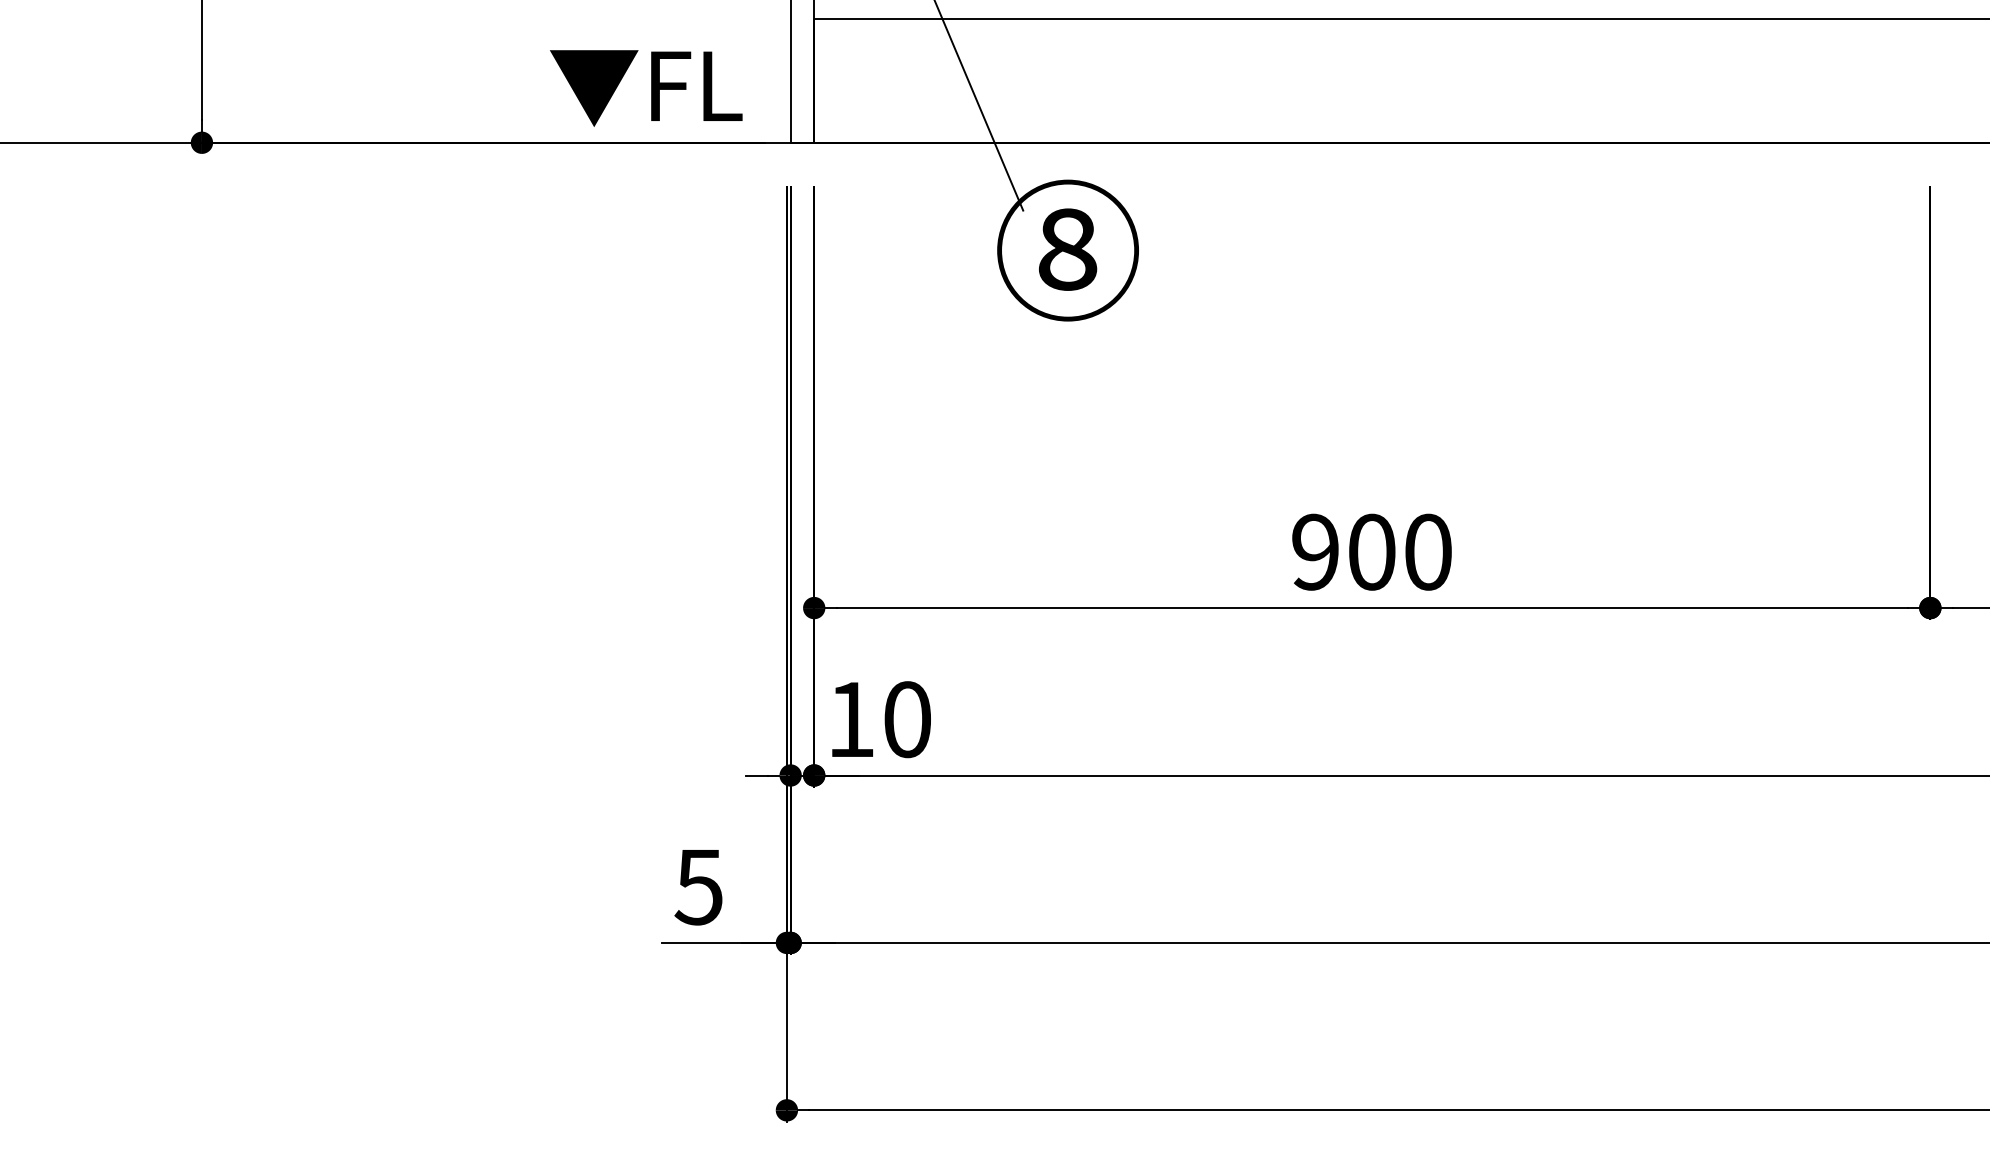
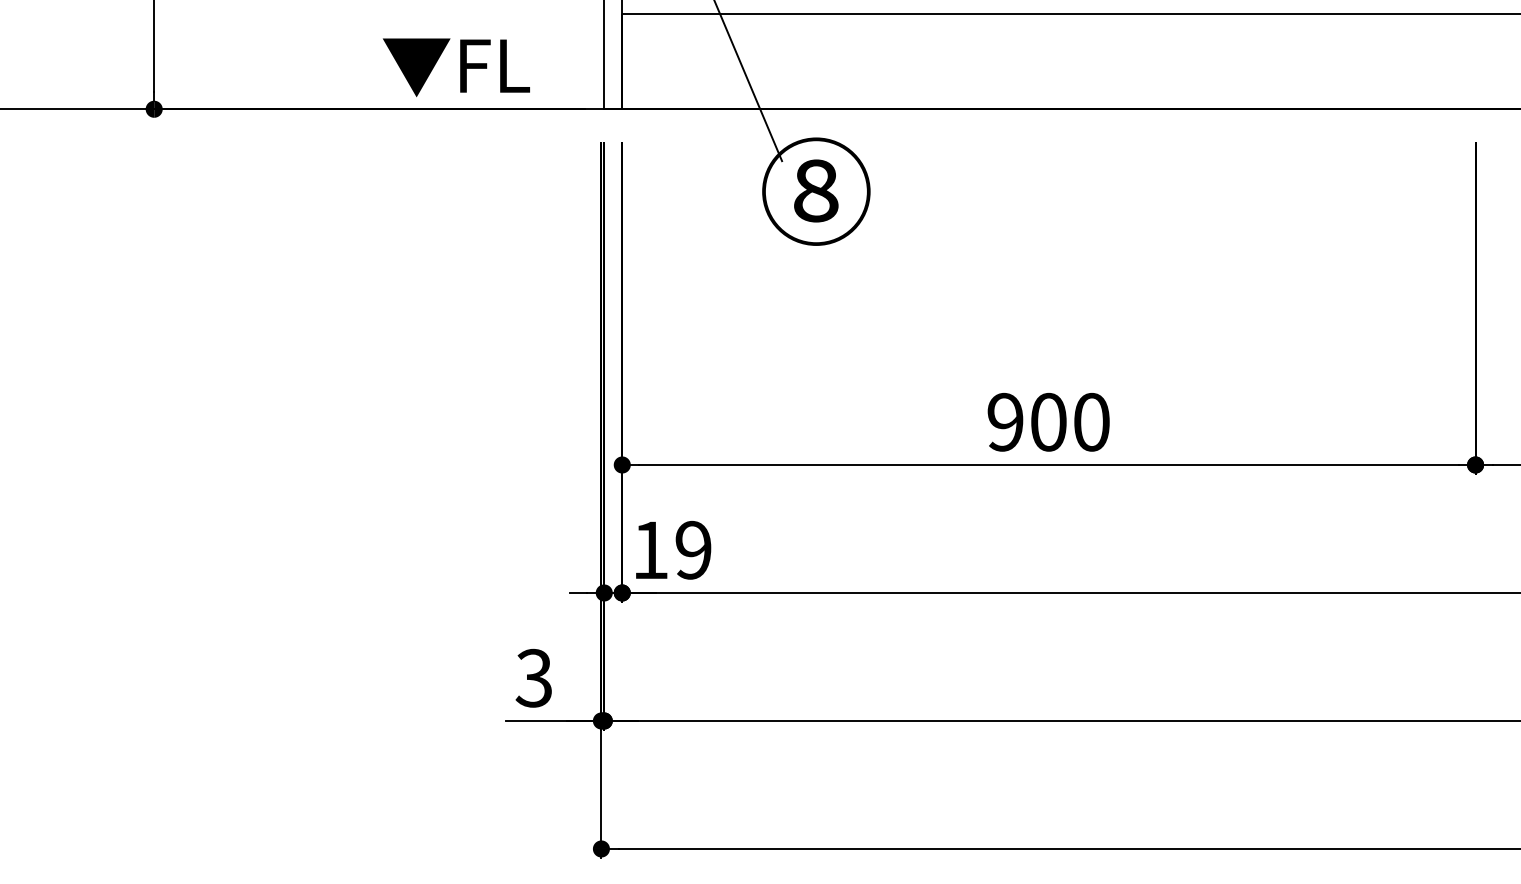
text: (646, 88) -> (456, 67), moved
text: (907, 719) -> (693, 550), 10 -> 19
text: (698, 886) -> (533, 677), 5 -> 3

